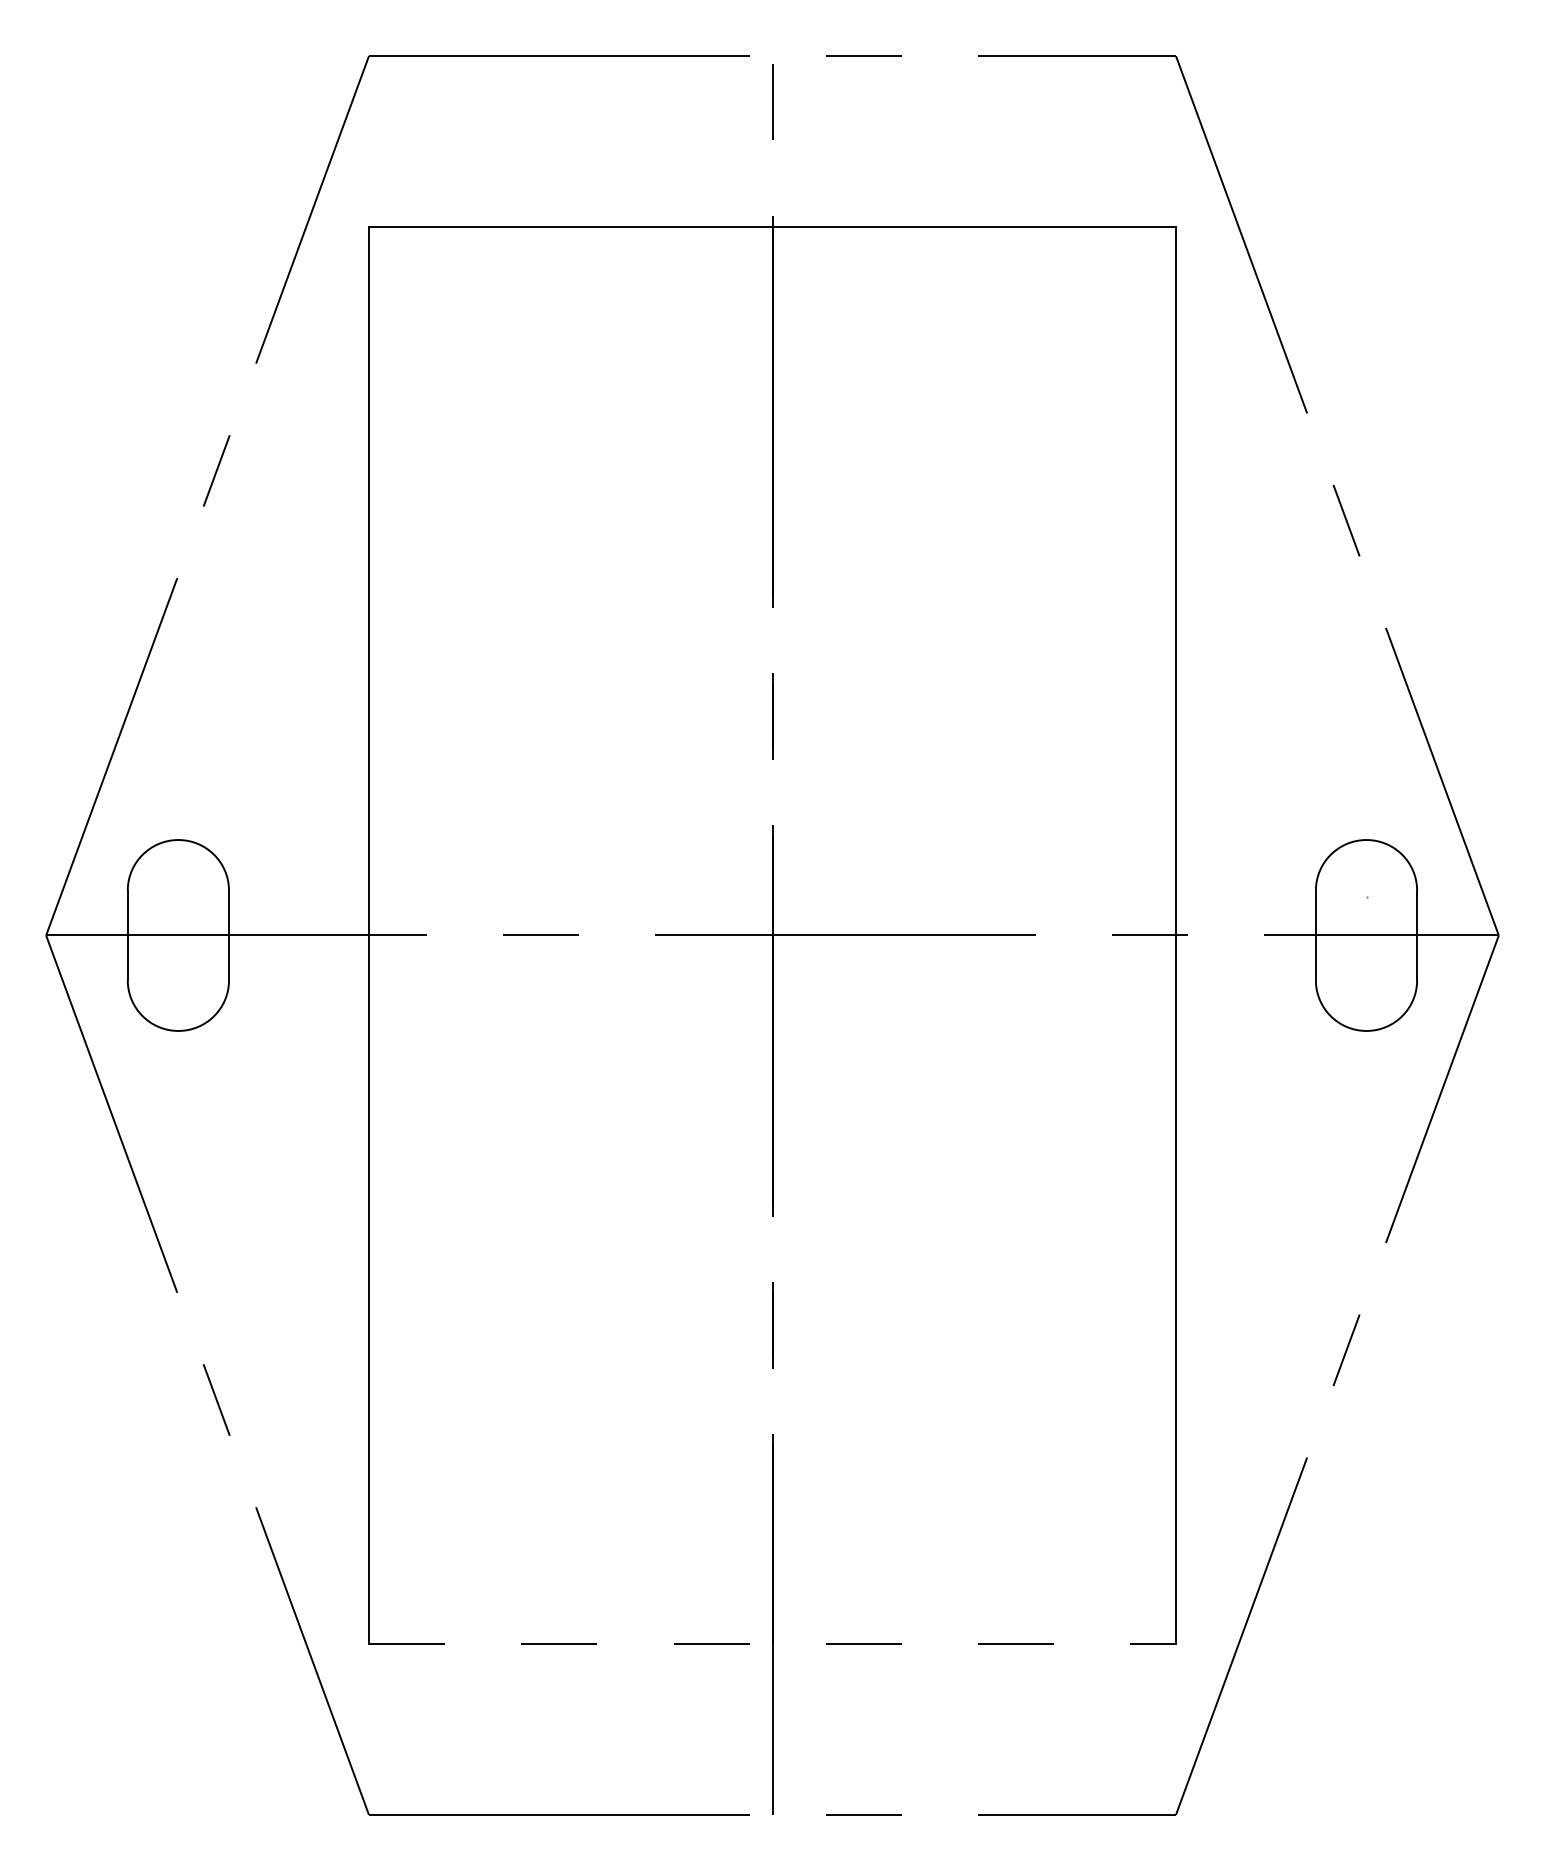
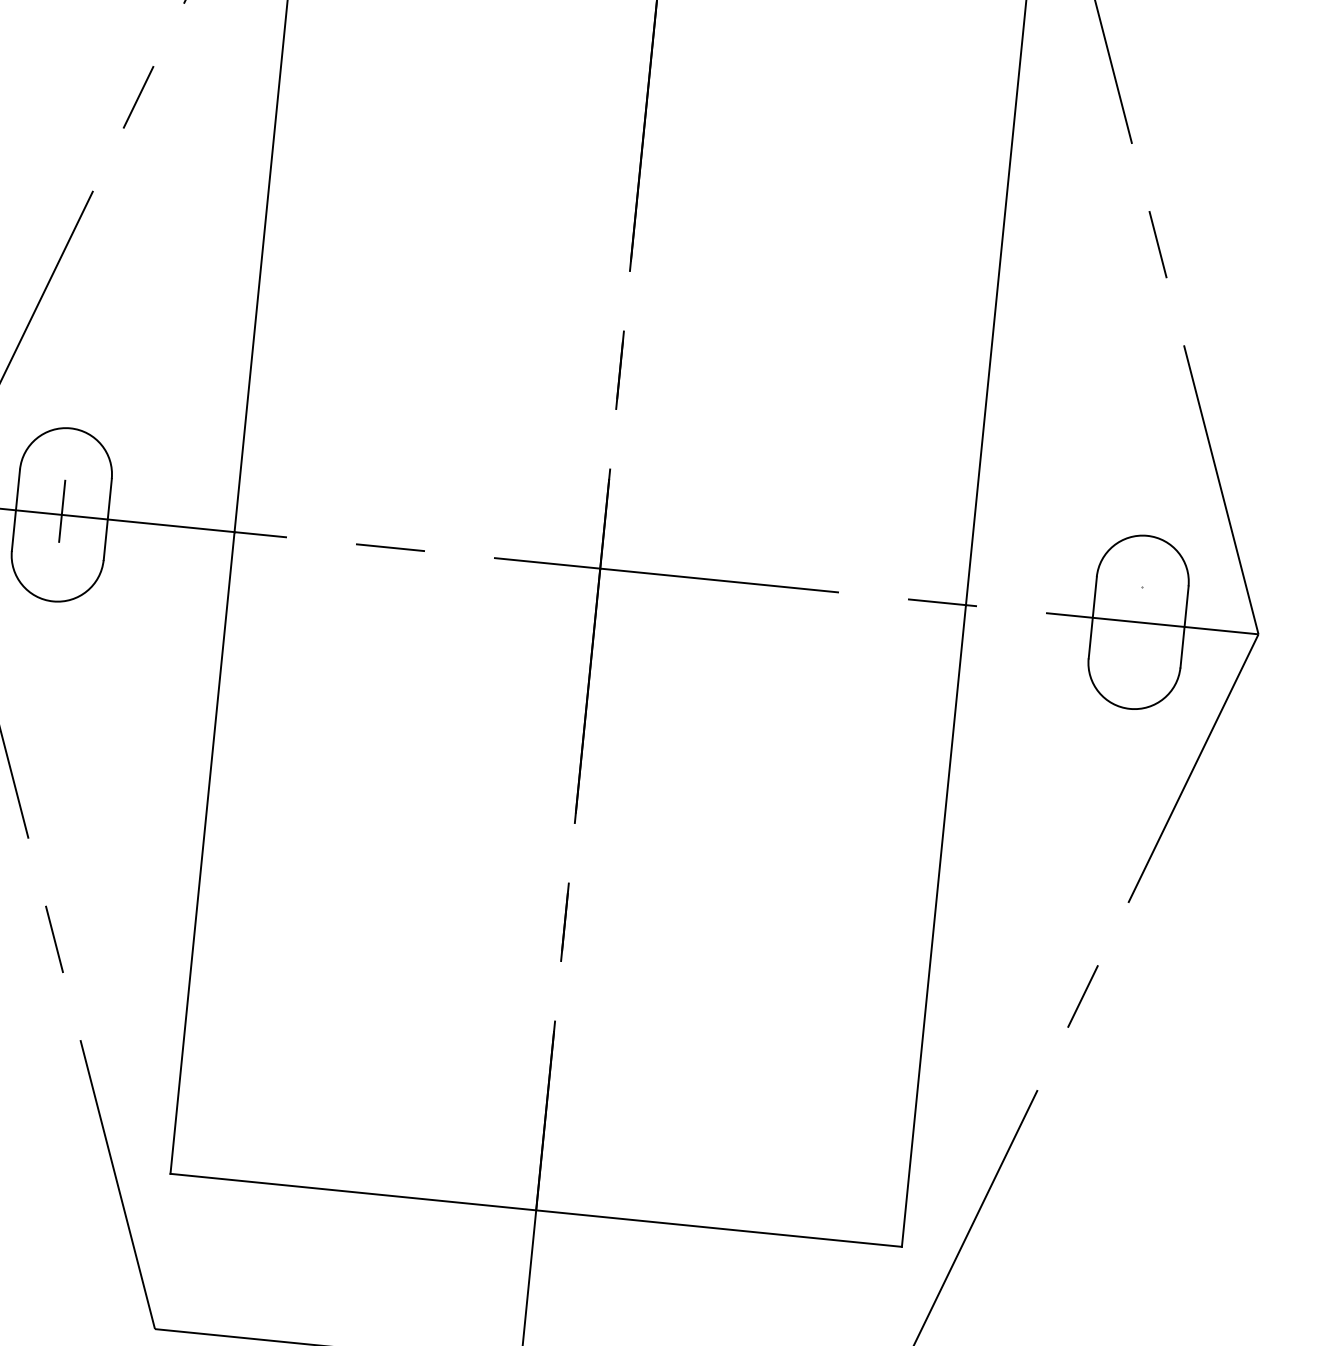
line: (178, 931) -> (62, 511), added
line: (772, 1643) -> (536, 1210), dashed -> solid

